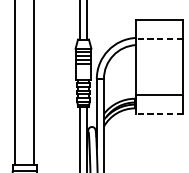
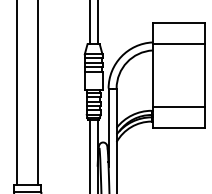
line: (159, 38) -> (178, 43), dashed -> solid
line: (159, 113) -> (178, 127), dashed -> solid

